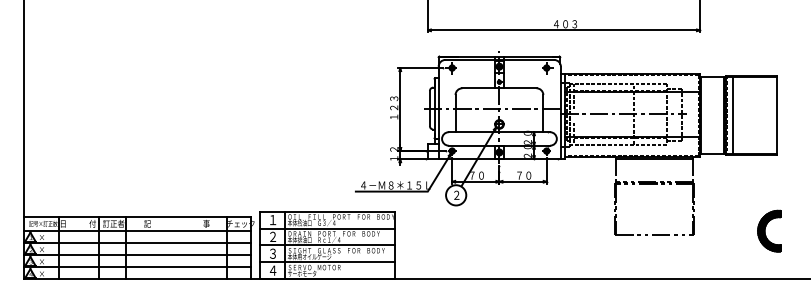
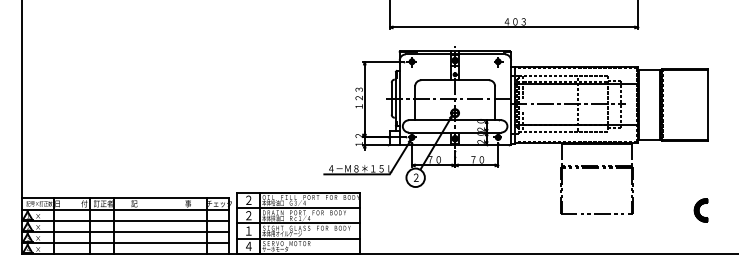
line: (733, 114) -> (668, 104), removed
text: (272, 219) -> (248, 199), １ -> ２
part: (768, 231) -> (700, 210), size x0.6
text: (272, 253) -> (248, 230), ３ -> １

